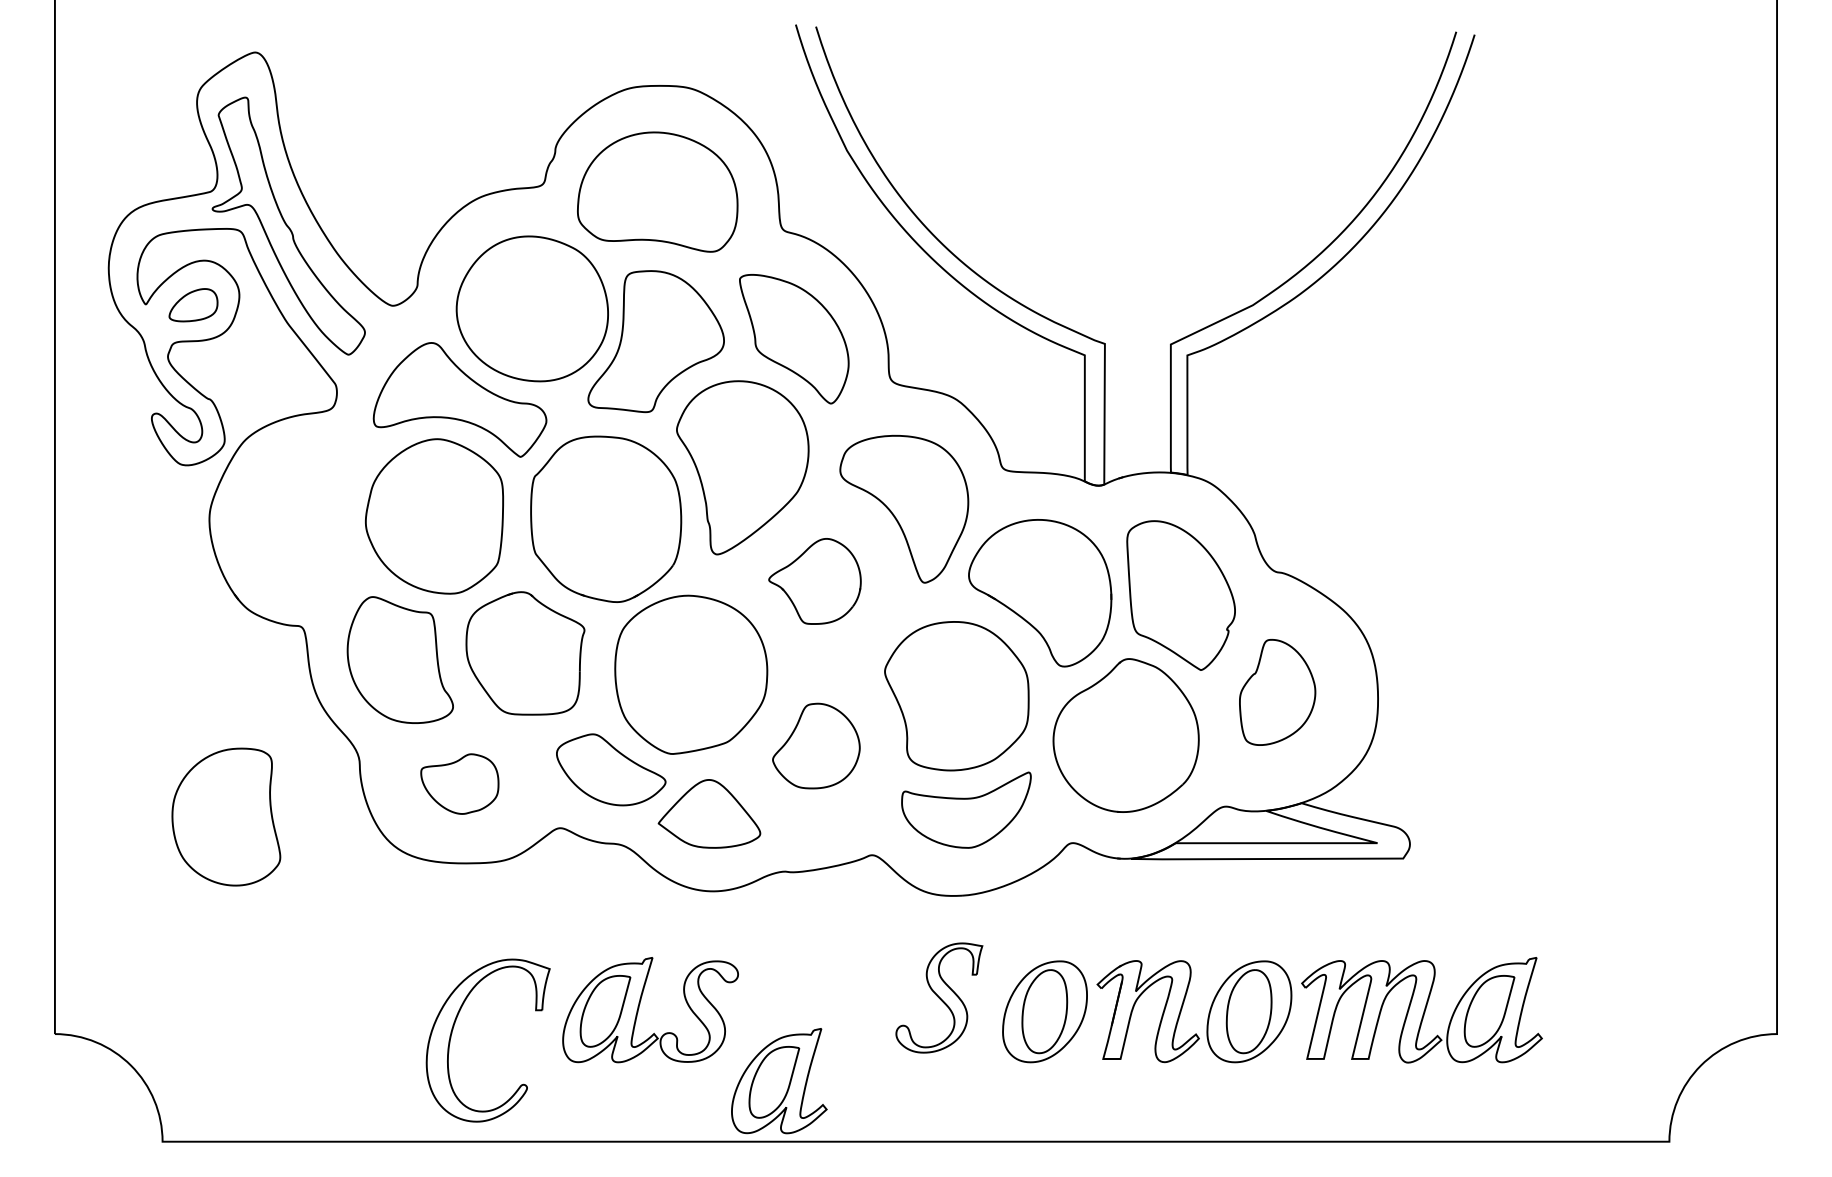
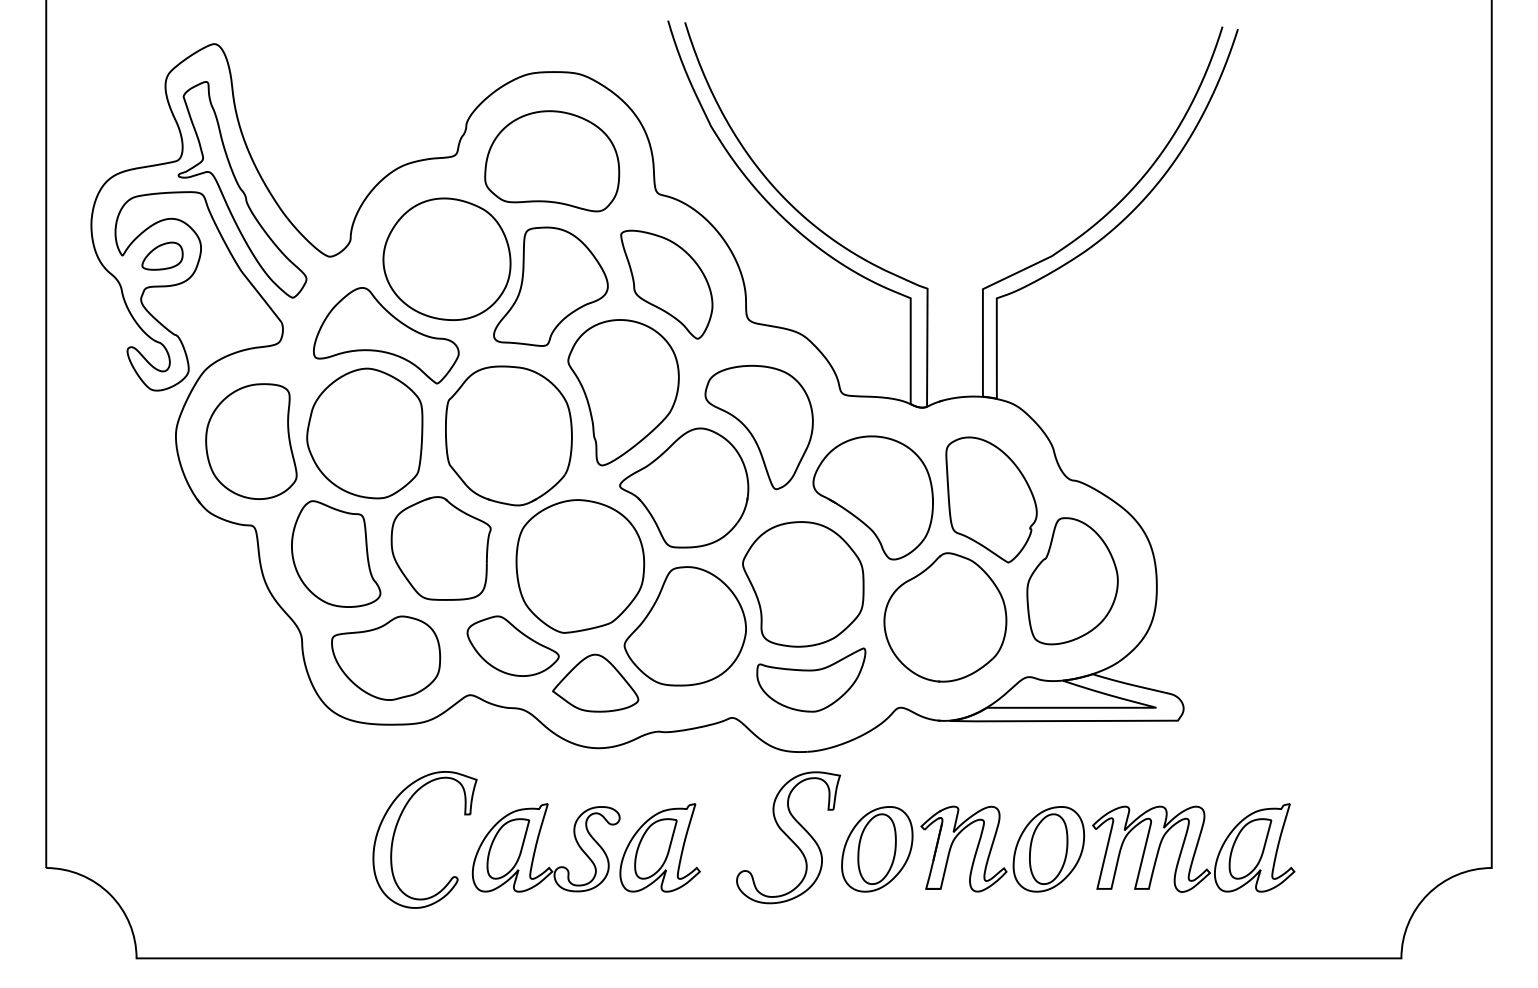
part: (814, 581) -> (683, 488), size x1.67
part: (1277, 692) -> (1072, 581), size x1.43
part: (816, 745) -> (685, 625), size x1.67
part: (459, 783) -> (385, 657), size x1.67
part: (226, 816) -> (251, 441), moved
part: (939, 997) -> (788, 837), size x1.43
part: (452, 1033) -> (395, 833), moved
part: (779, 1081) -> (660, 848), moved

